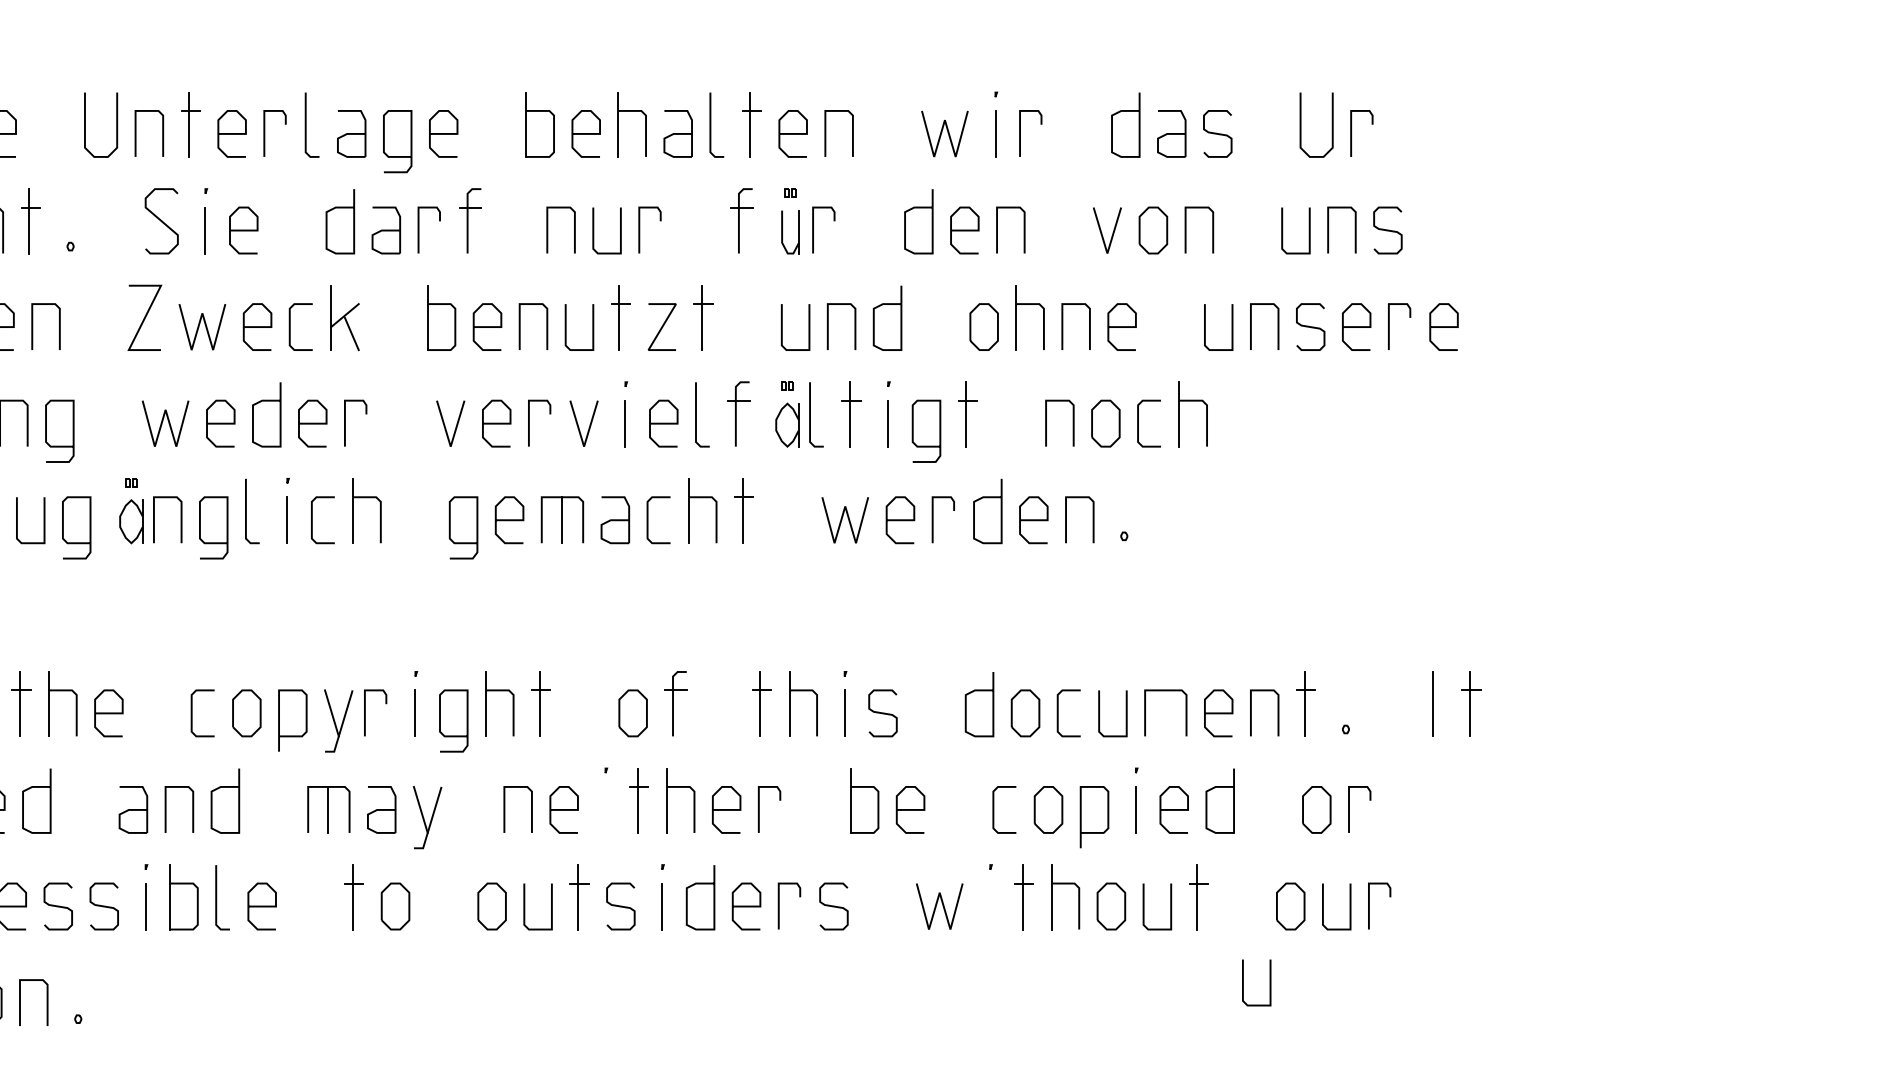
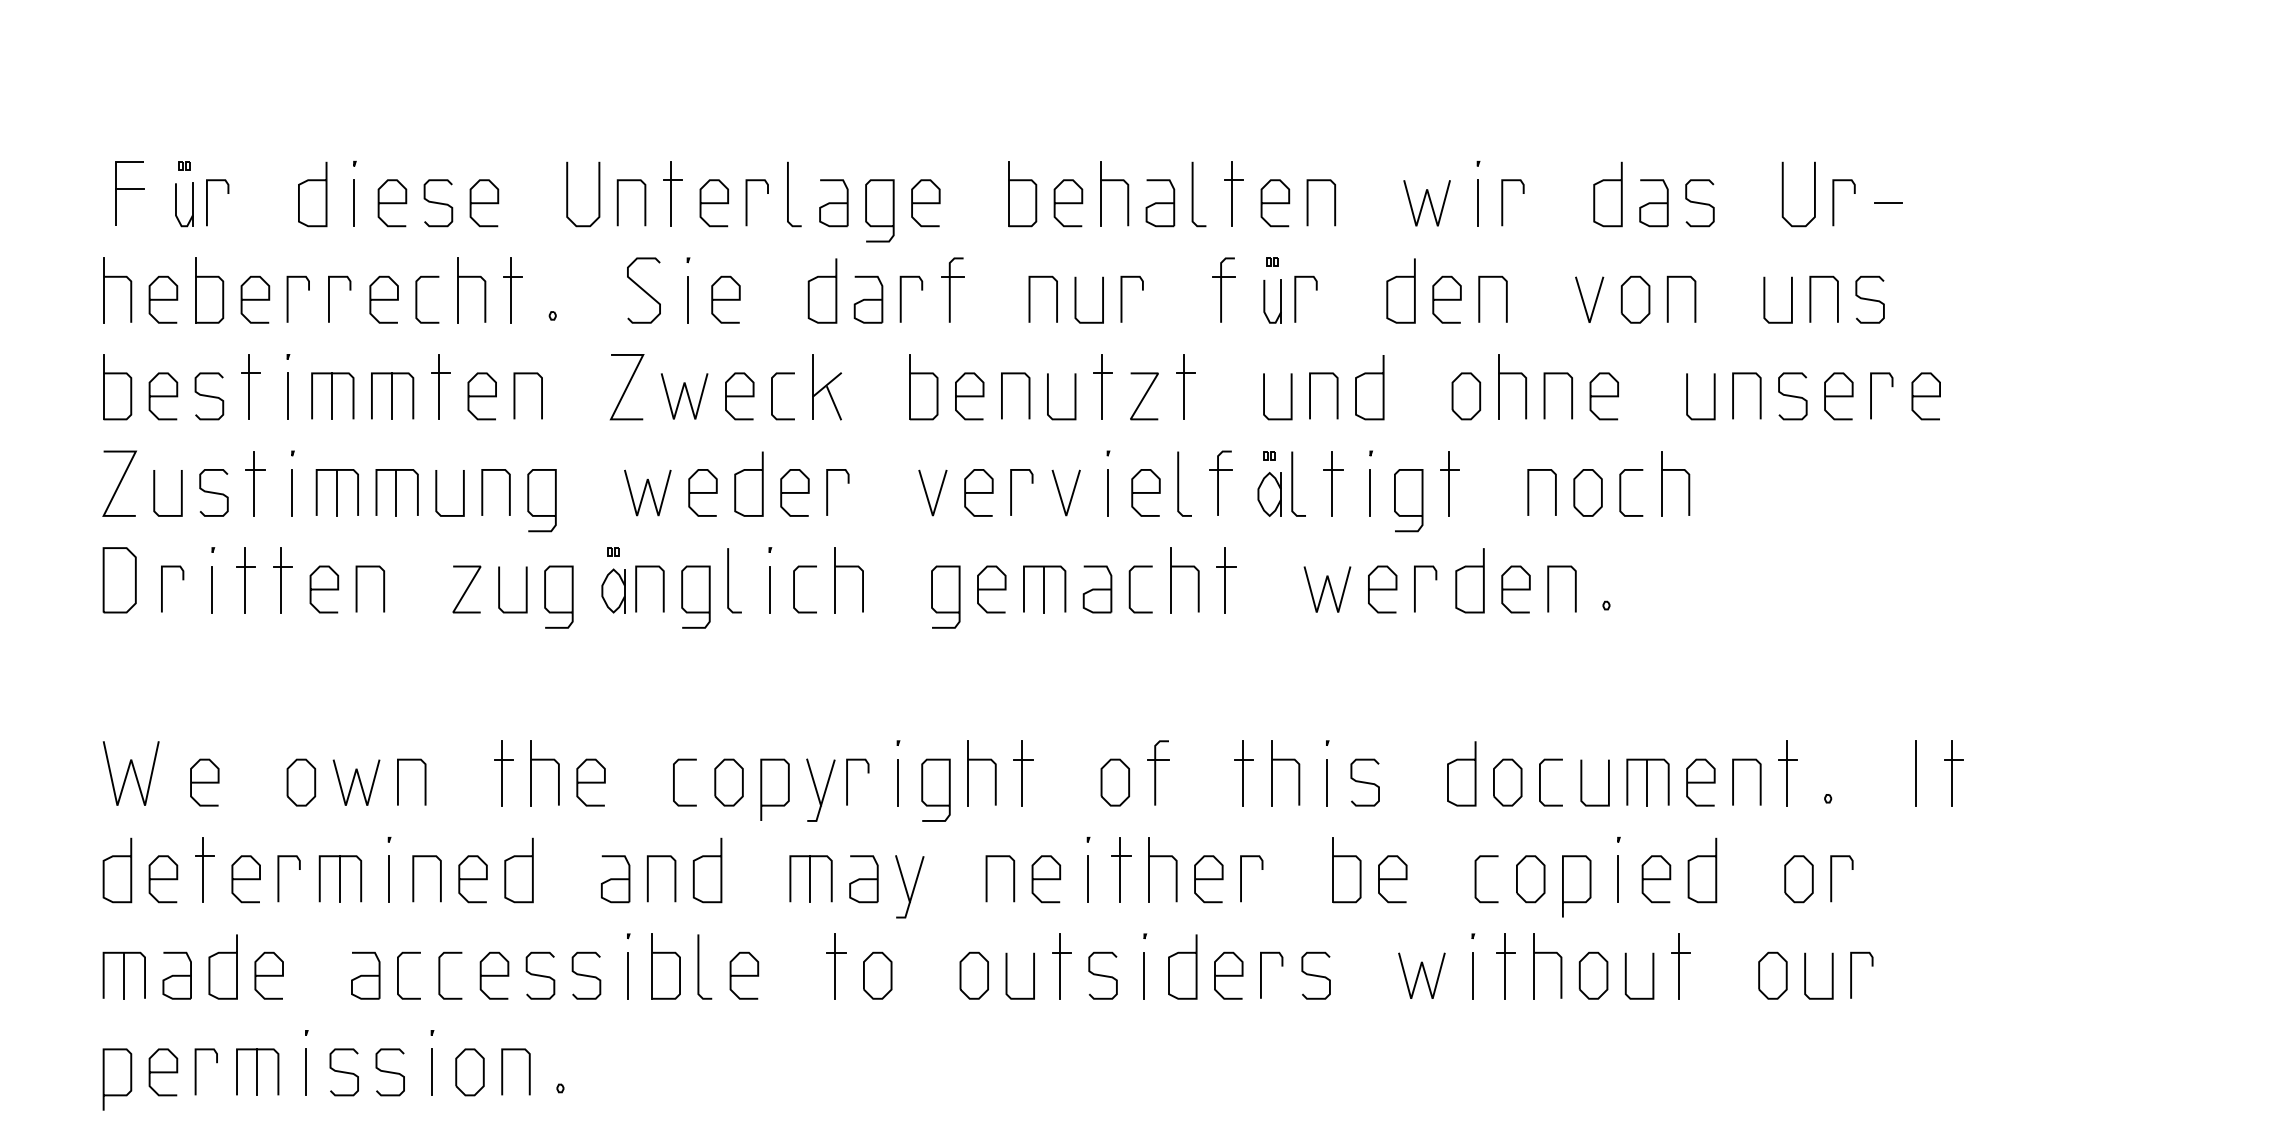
line: (1406, 134) -> (1888, 203), added
line: (1165, 713) -> (1647, 782), added
line: (605, 810) -> (1087, 879), added
line: (990, 906) -> (1472, 975), added
line: (1243, 982) -> (1725, 1051), removed

